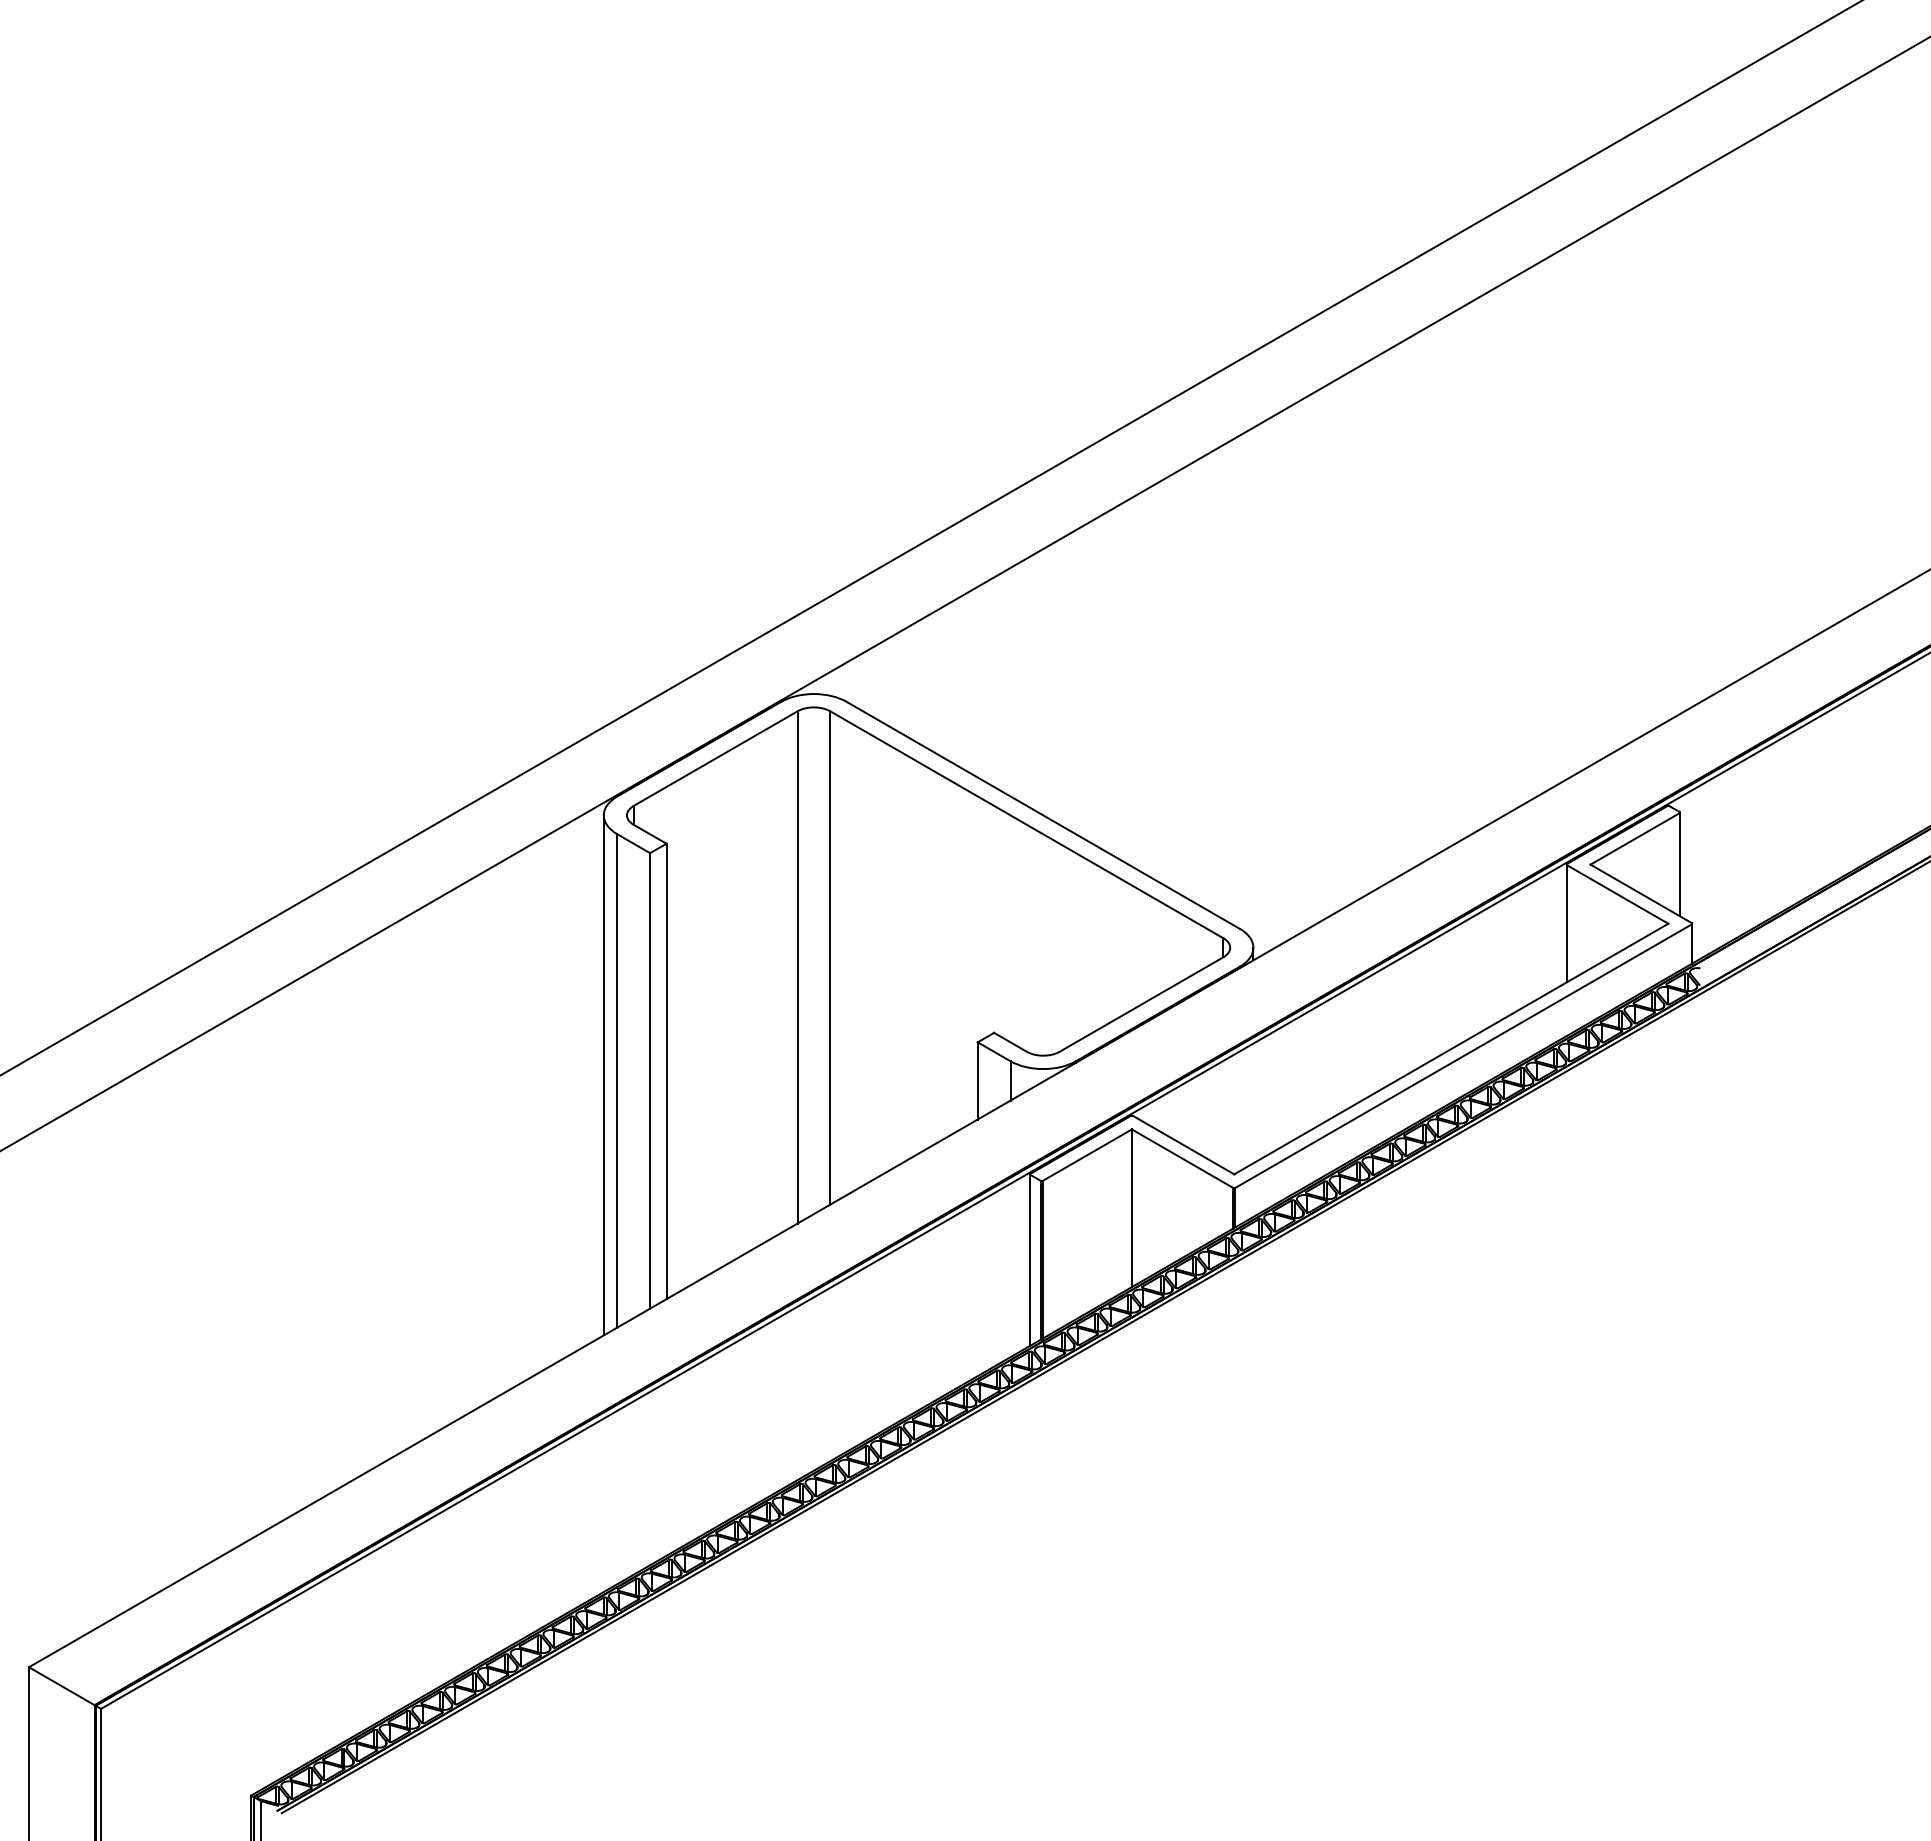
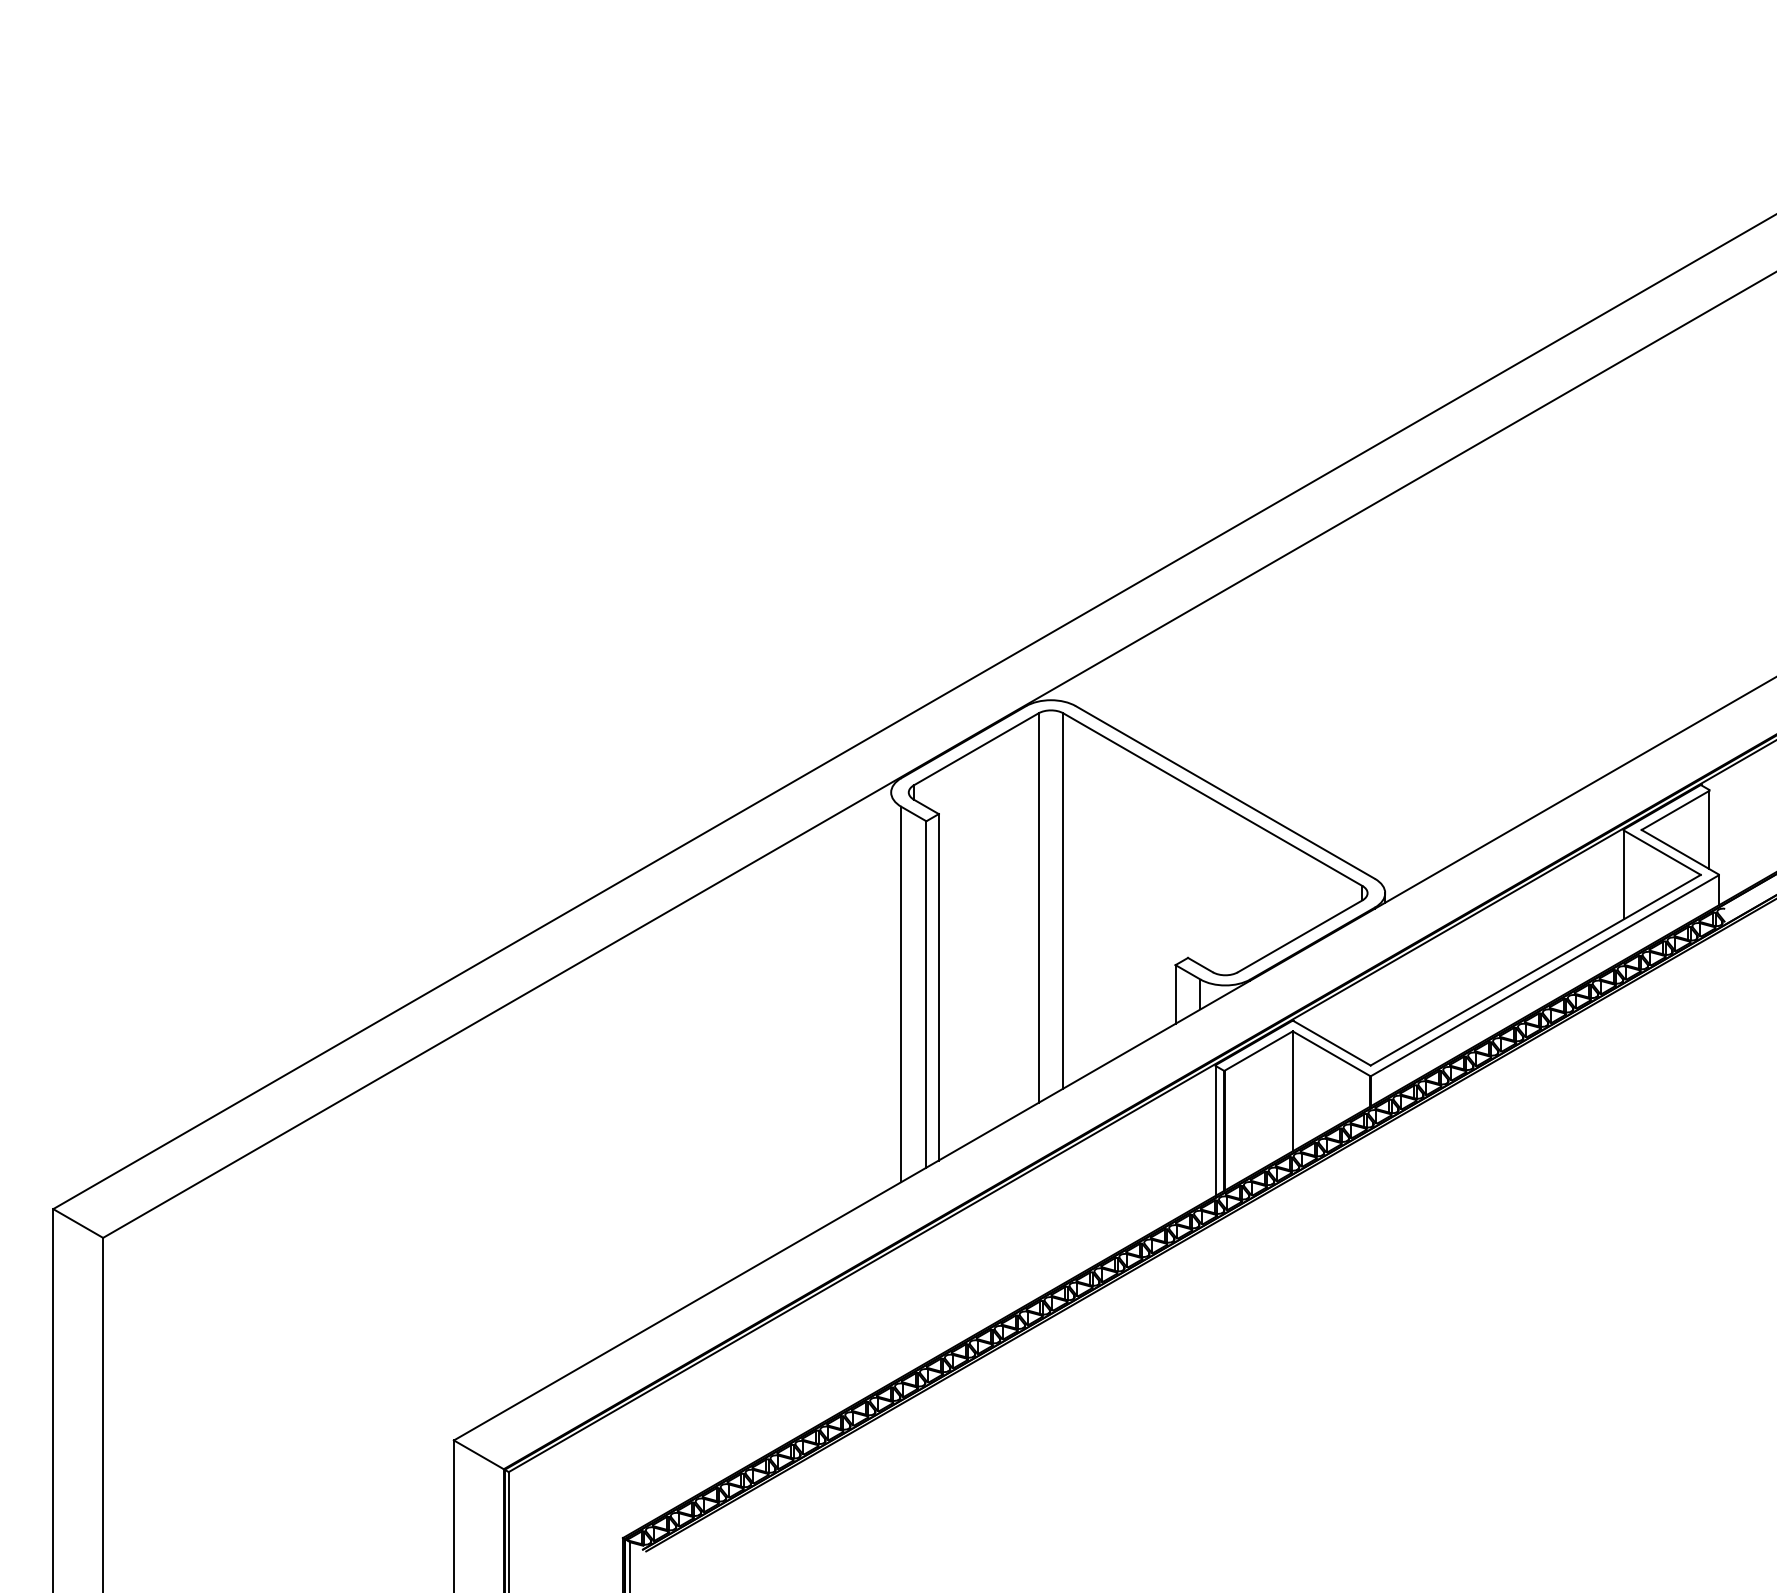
line: (604, 1075) -> (891, 990), removed

